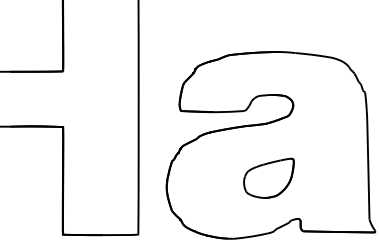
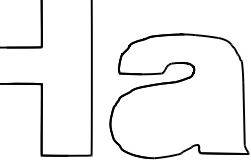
part: (267, 178) -> (177, 118), removed

